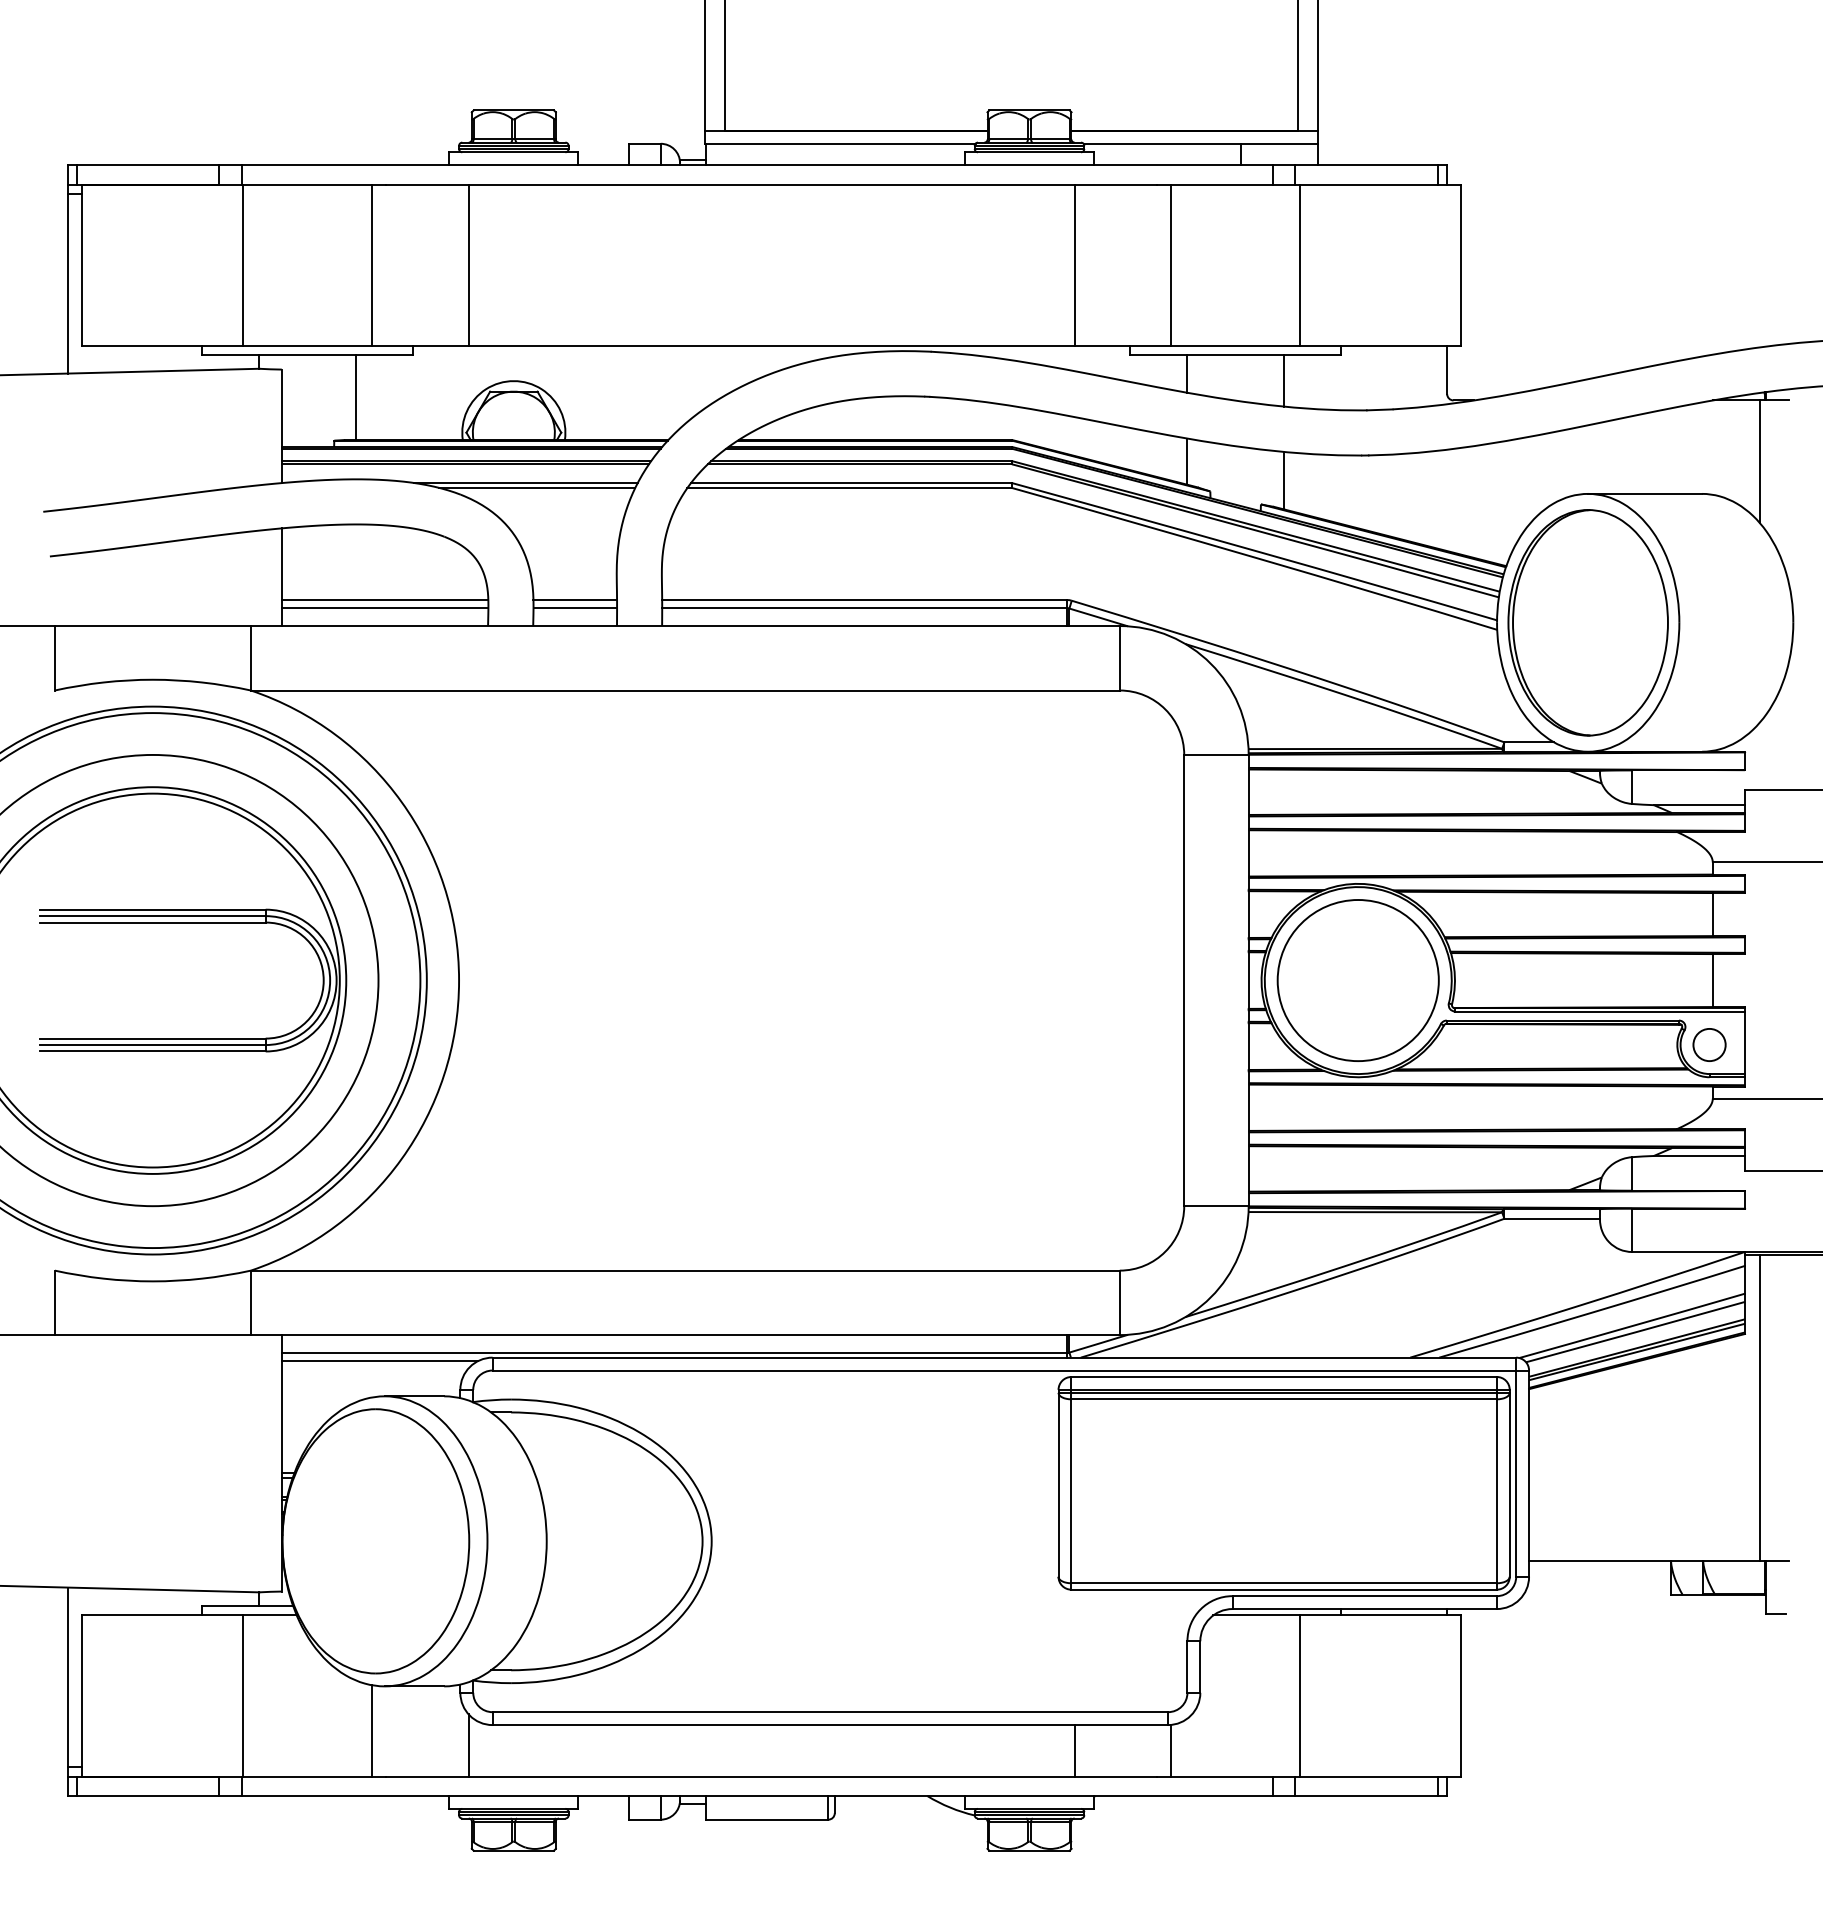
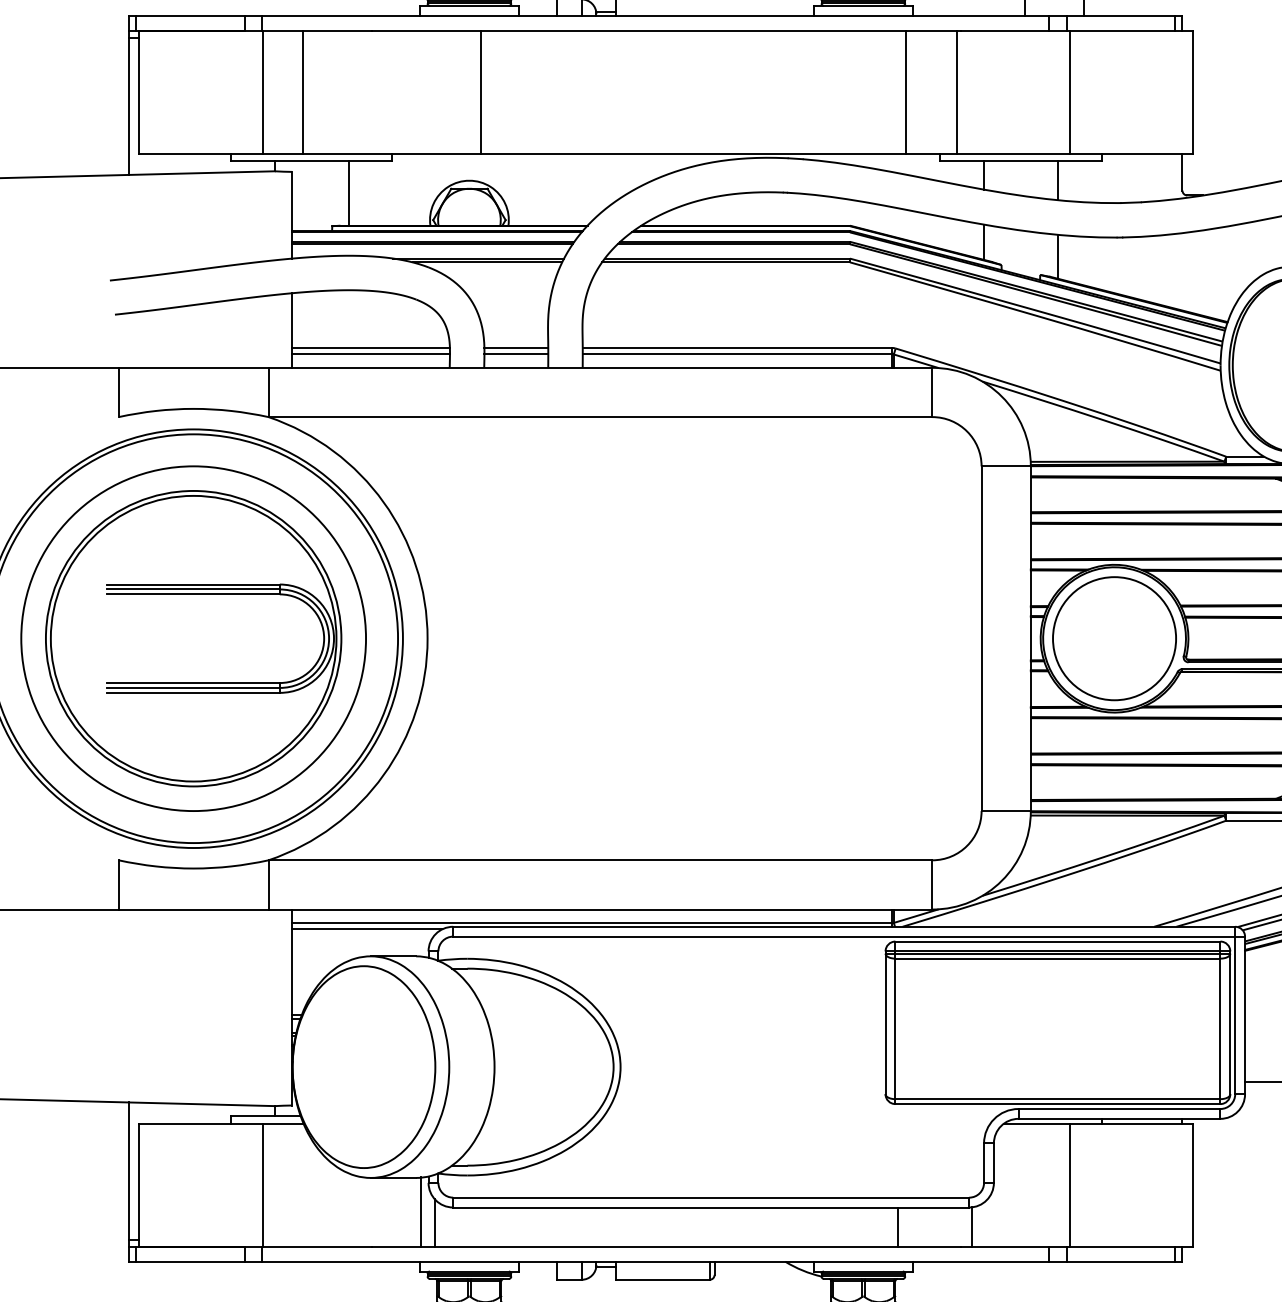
line: (372, 264) -> (303, 91), moved
line: (468, 264) -> (480, 91), moved
line: (1074, 264) -> (957, 91), moved
line: (1171, 264) -> (906, 91), moved
line: (372, 1730) -> (421, 1211), moved

